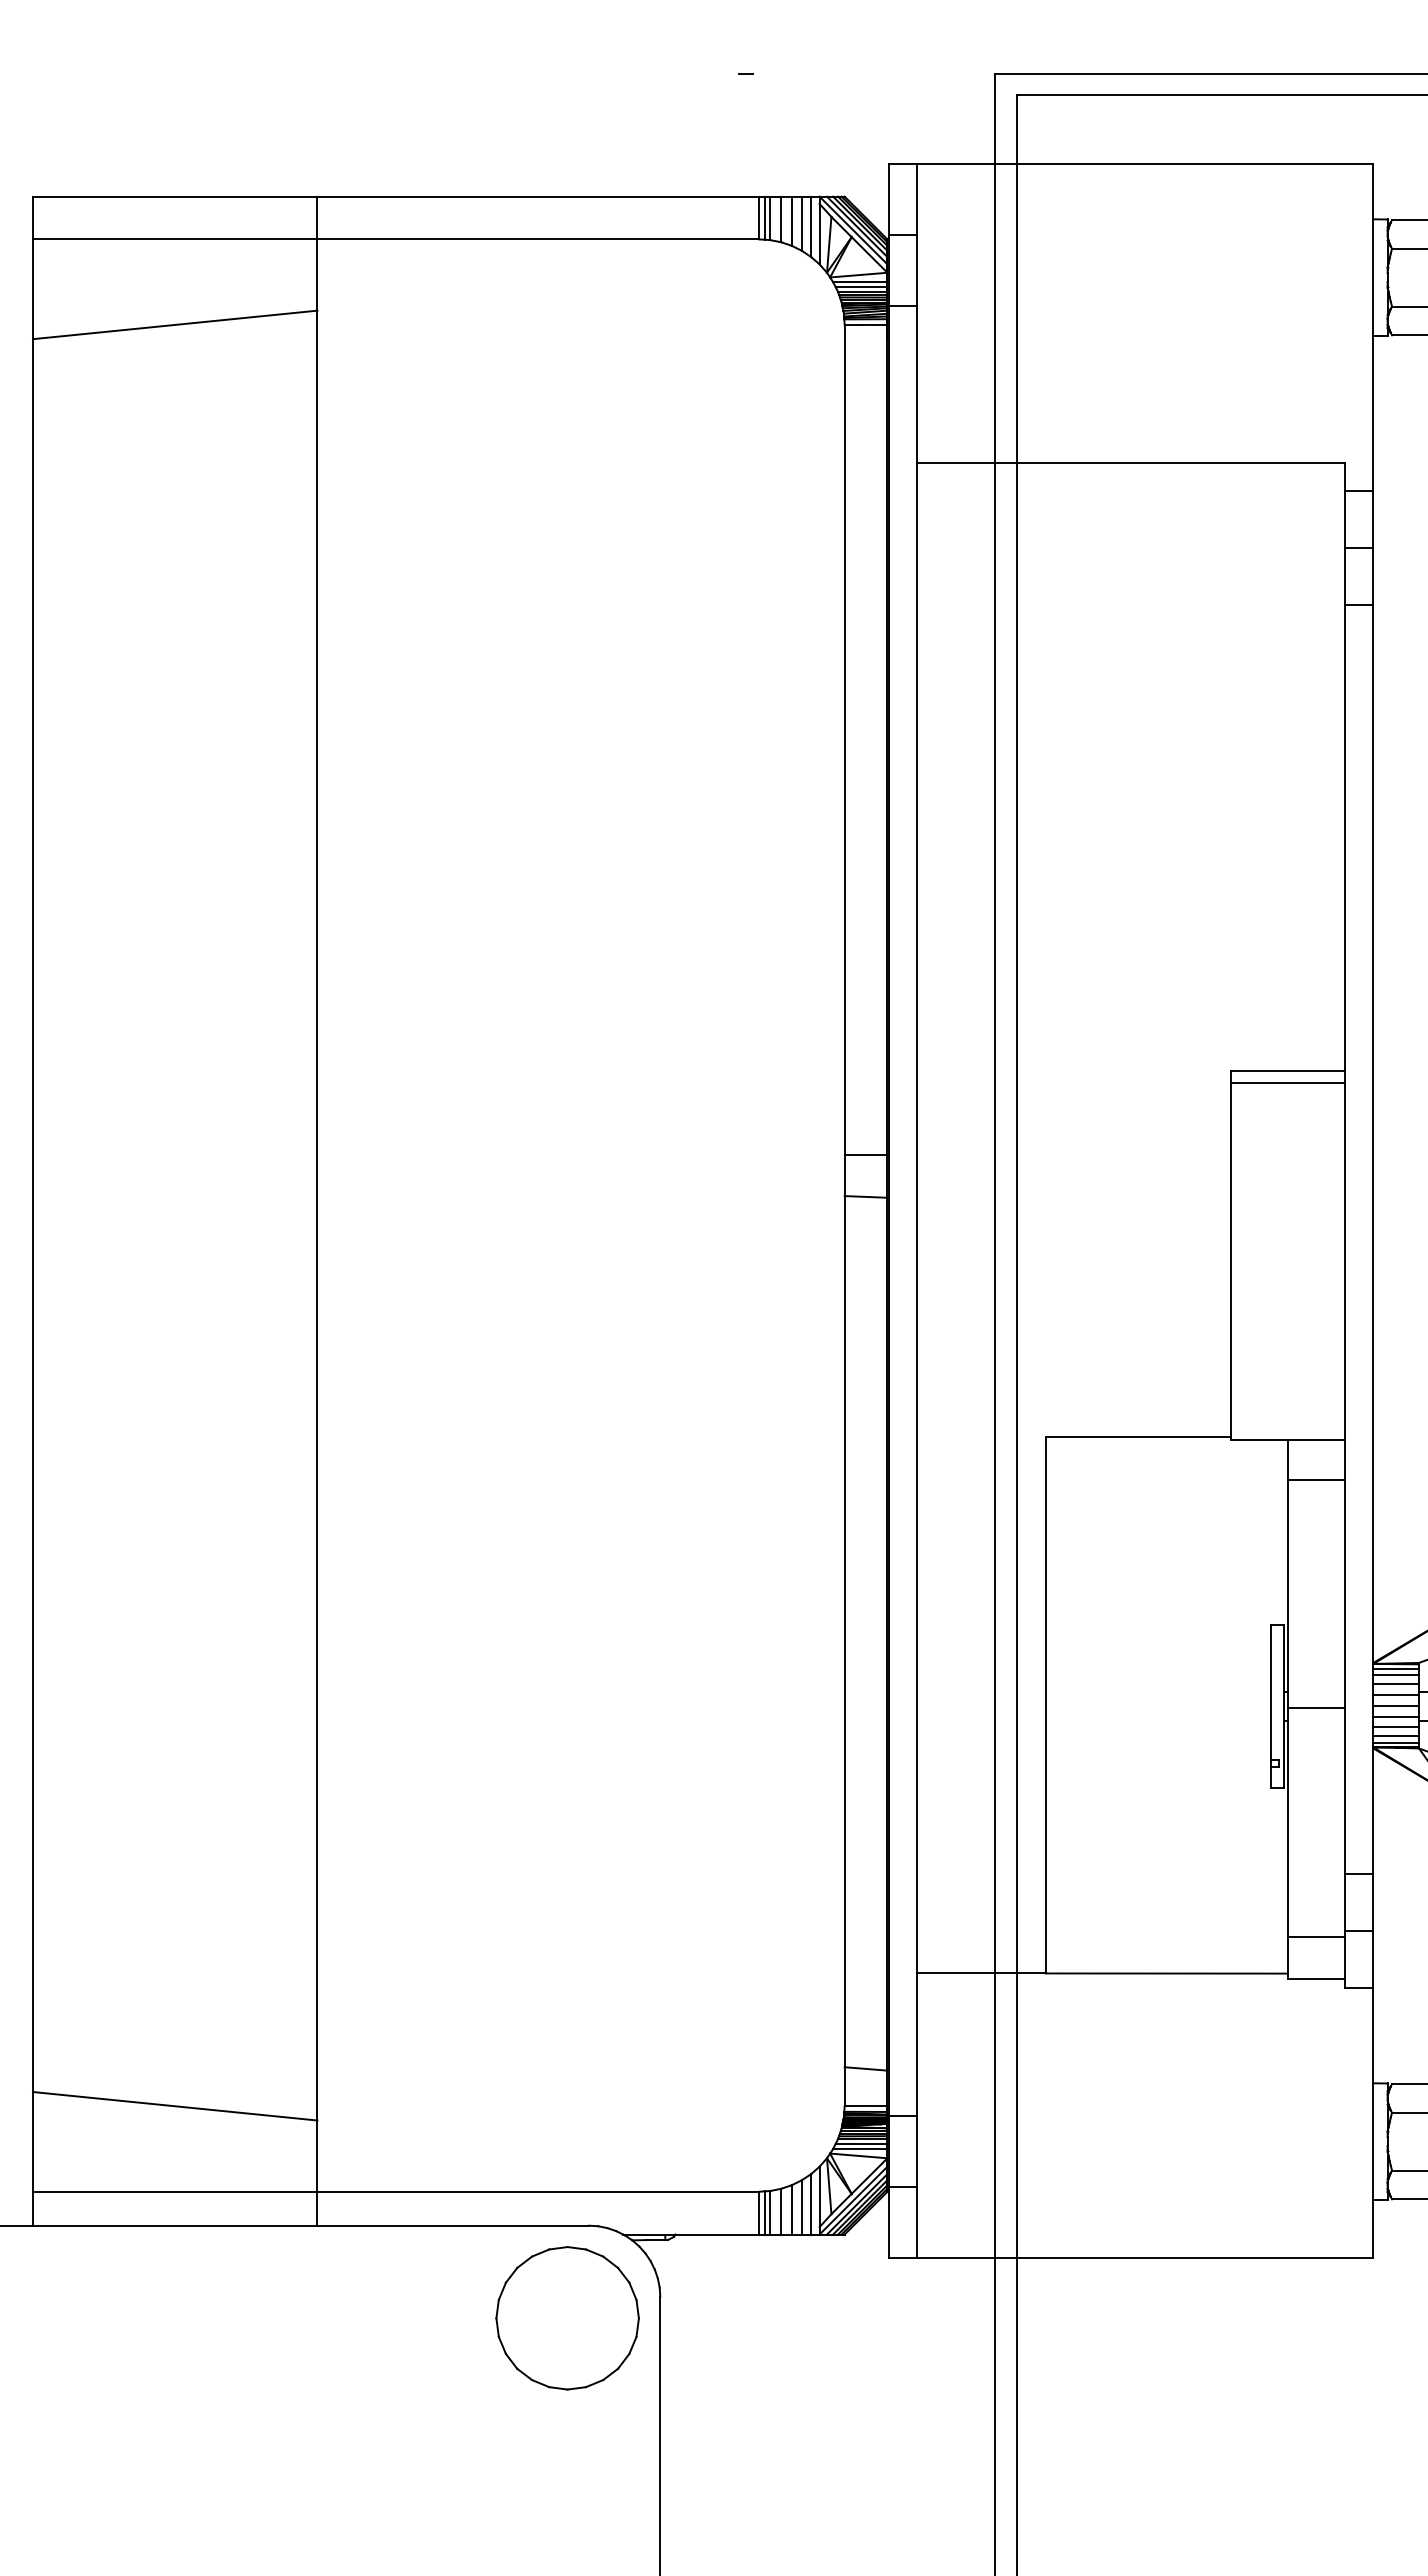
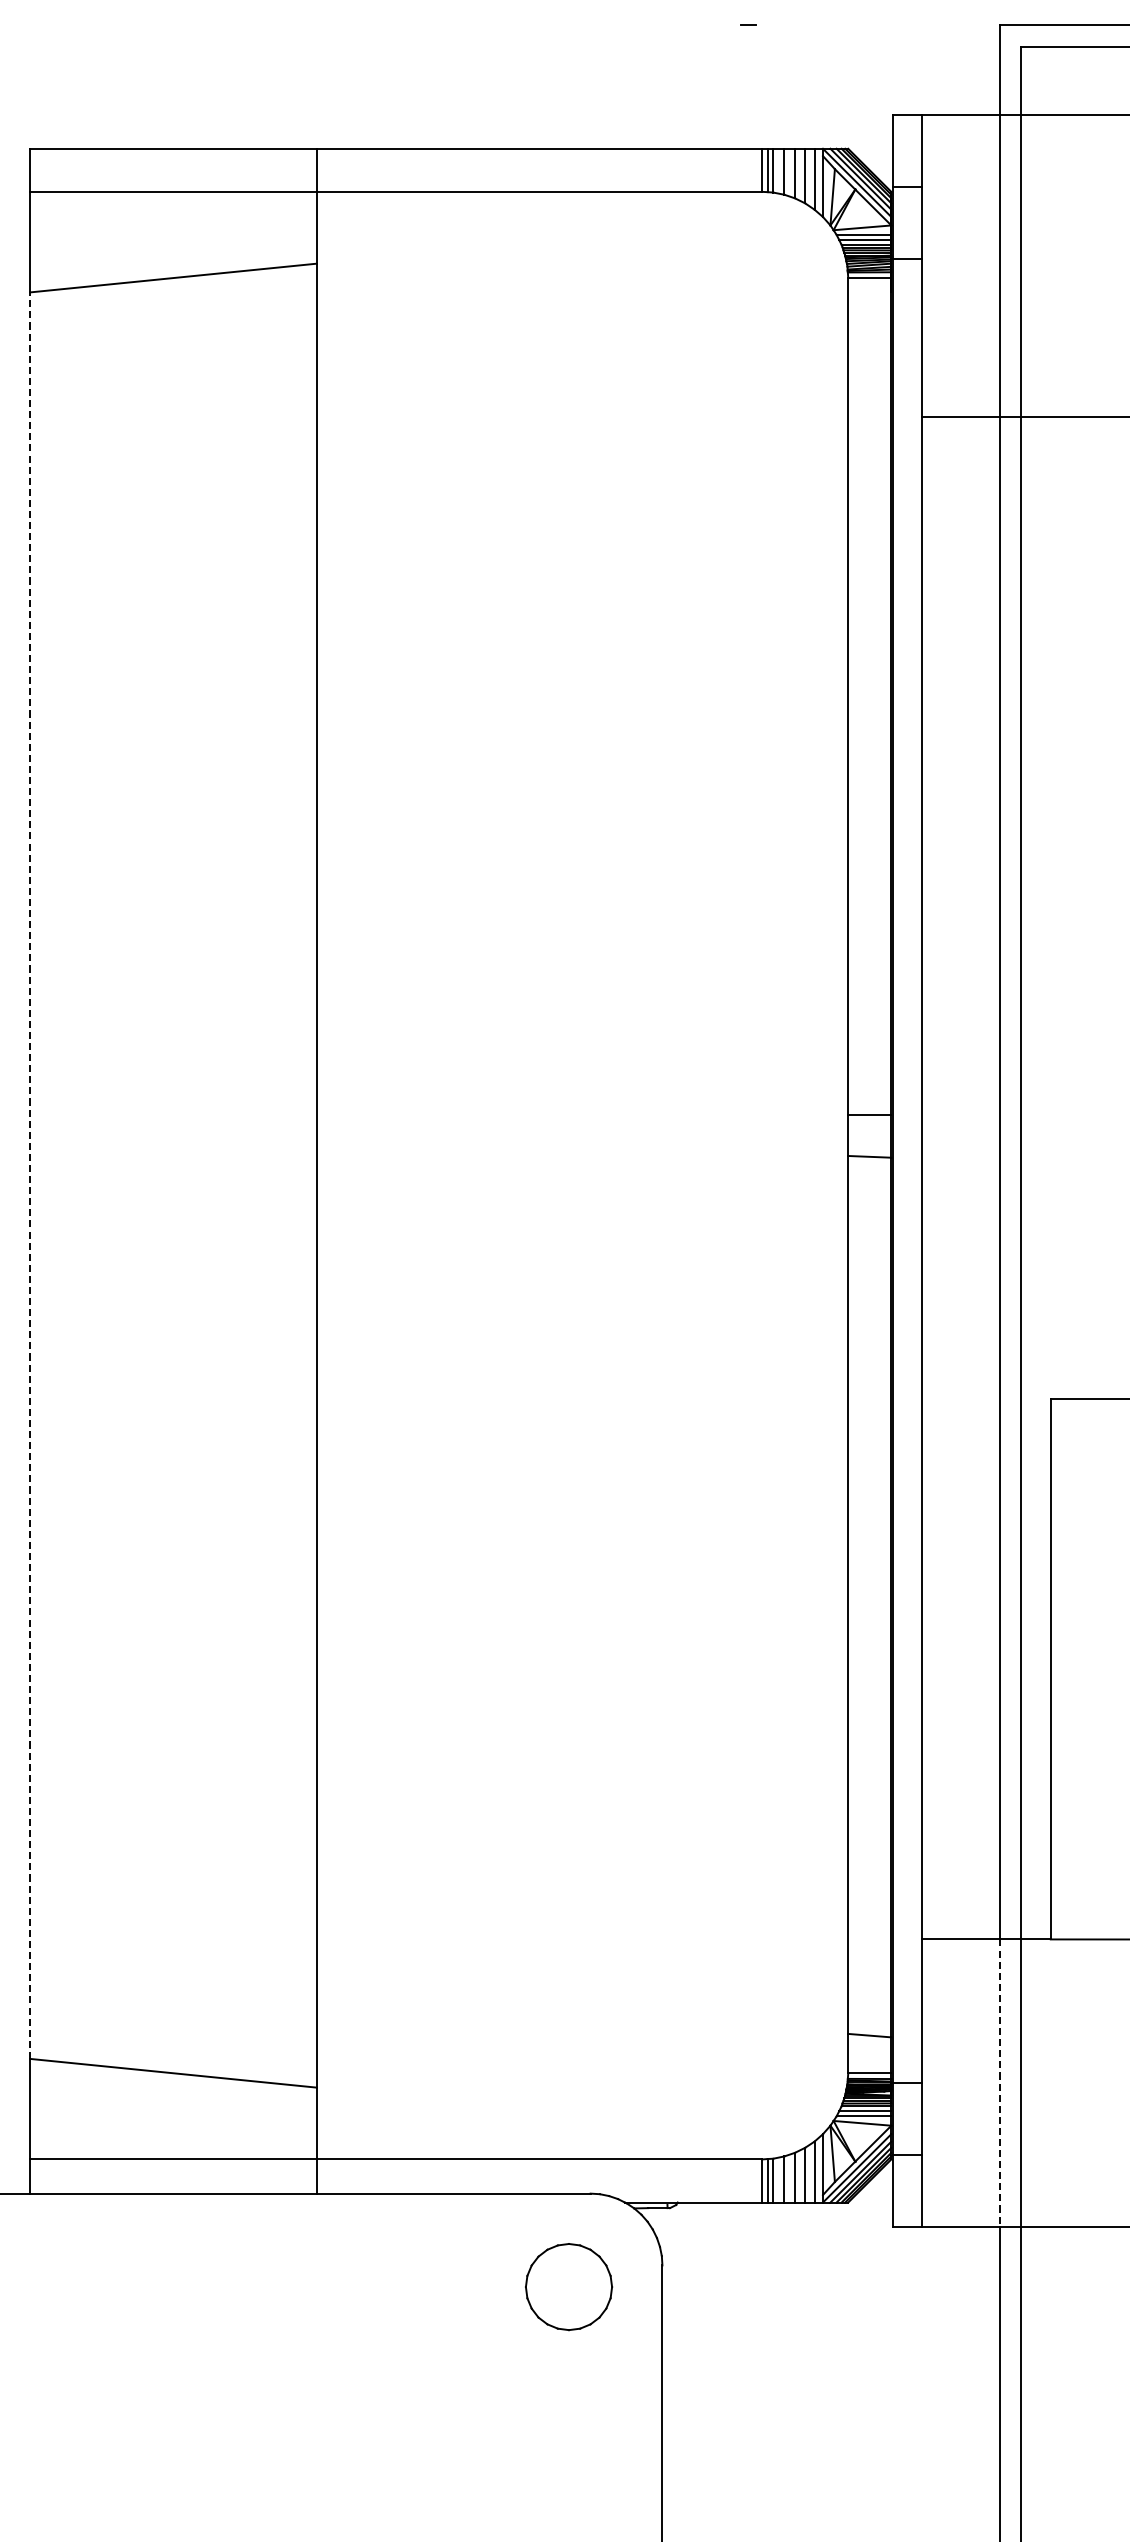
line: (32, 1215) -> (29, 1175), solid -> dashed
line: (995, 2115) -> (1000, 2082), solid -> dashed
part: (567, 2318) -> (568, 2287), size x0.6

